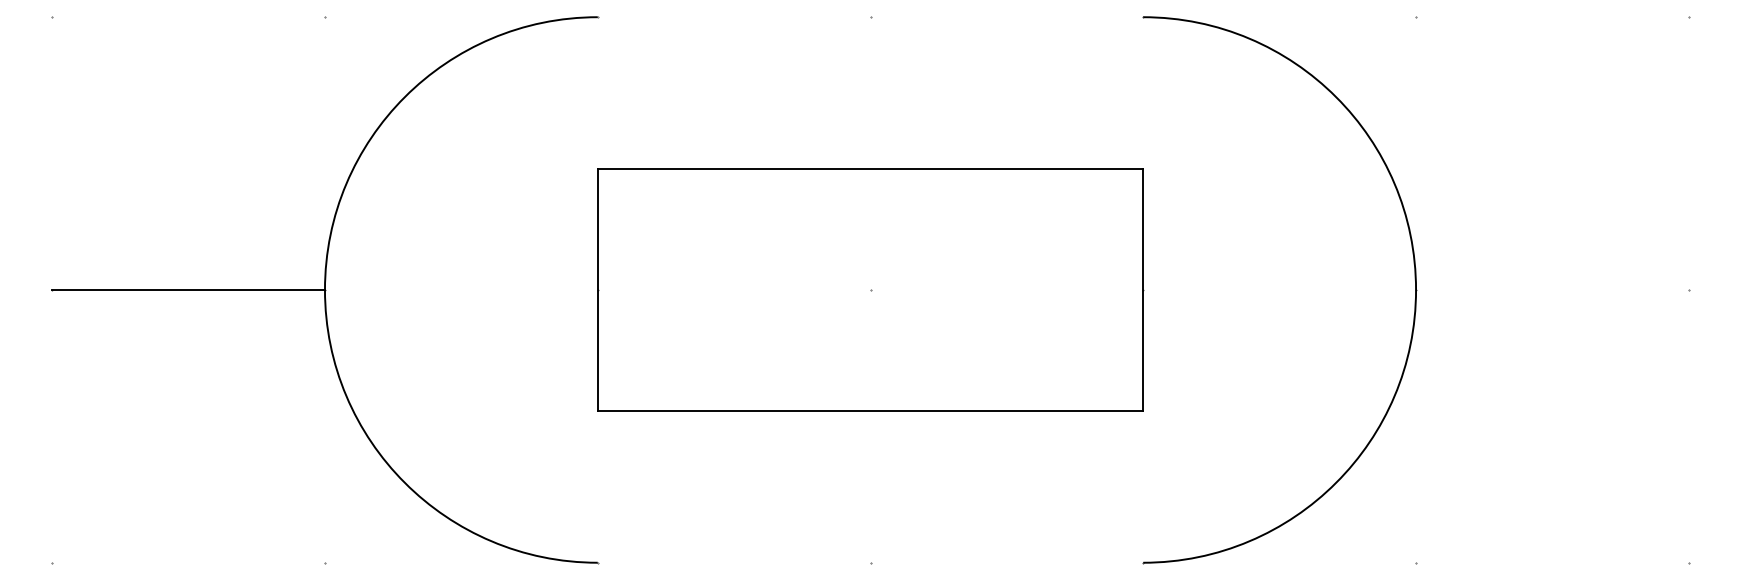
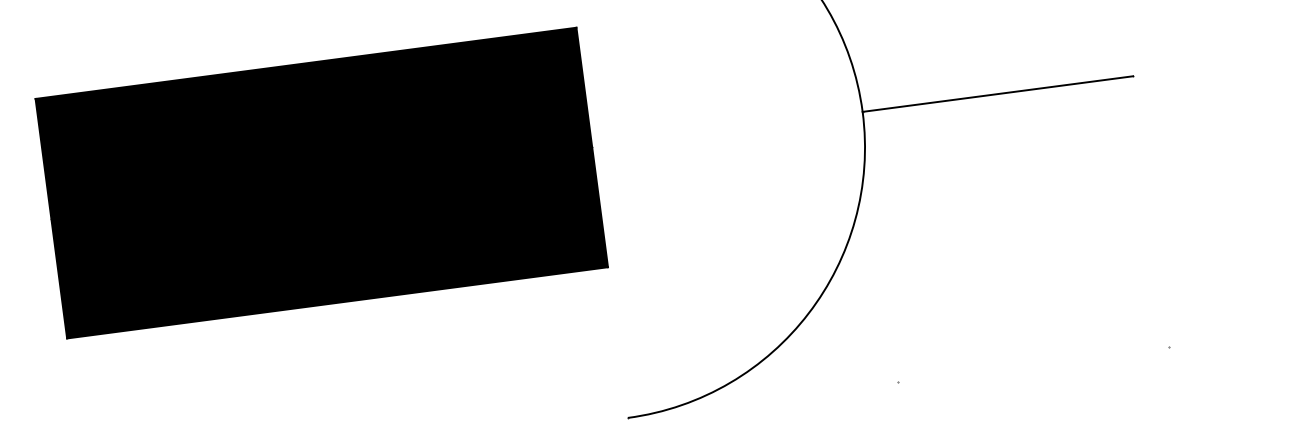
fill: (870, 289) -> (321, 182), added
line: (1552, 289) -> (997, 93), added

